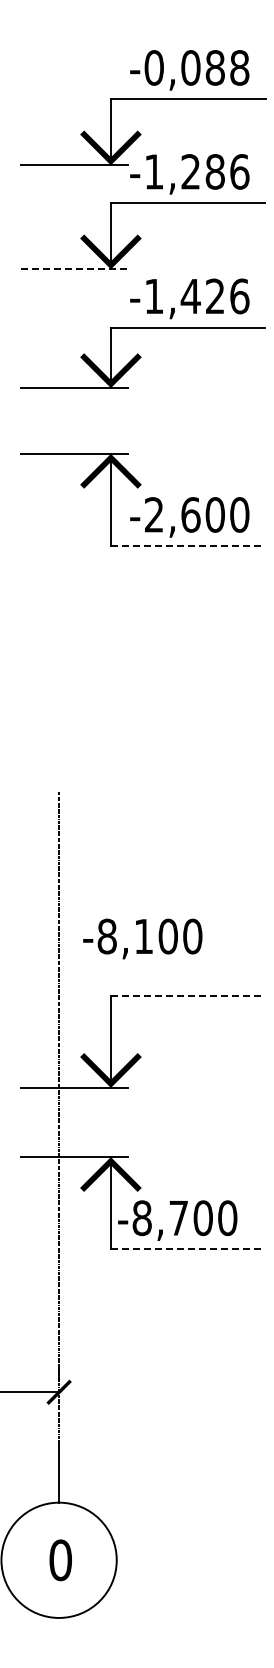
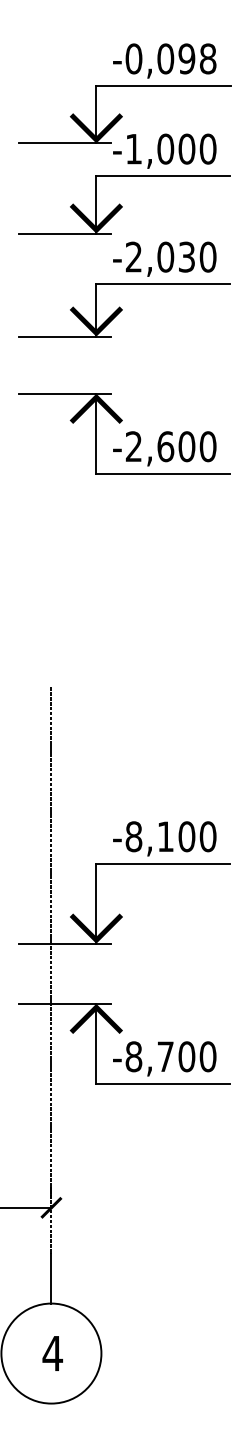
text: (214, 67) -> (186, 58), -0,088 -> -0,098
text: (215, 171) -> (187, 148), -1,286 -> -1,000
line: (75, 269) -> (65, 233), dashed -> solid
text: (197, 296) -> (171, 257), -1,426 -> -2,030
line: (188, 546) -> (163, 474), dashed -> solid
text: (142, 938) -> (164, 838), moved
line: (188, 995) -> (163, 863), dashed -> solid
text: (177, 1220) -> (164, 1058), moved
line: (188, 1249) -> (163, 1083), dashed -> solid
text: (60, 1560) -> (52, 1353), 0 -> 4

